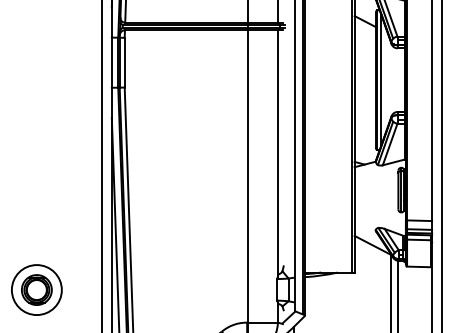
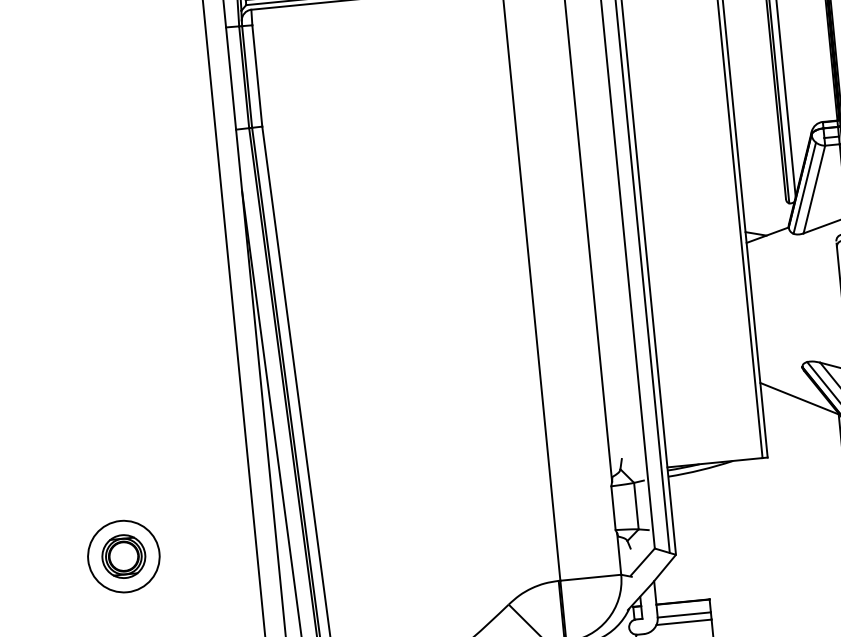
part: (36, 289) -> (122, 555), size x0.7

